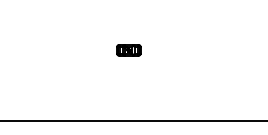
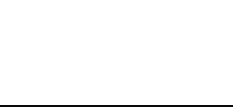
part: (128, 50) -> (127, 35), removed

